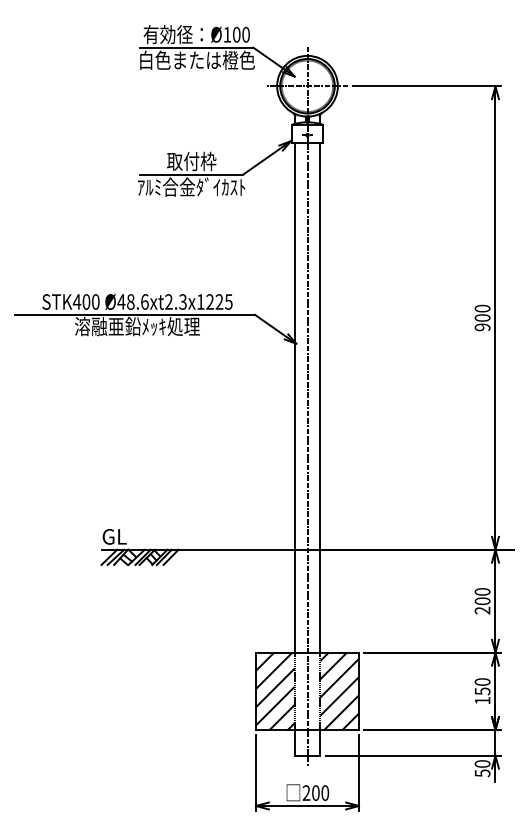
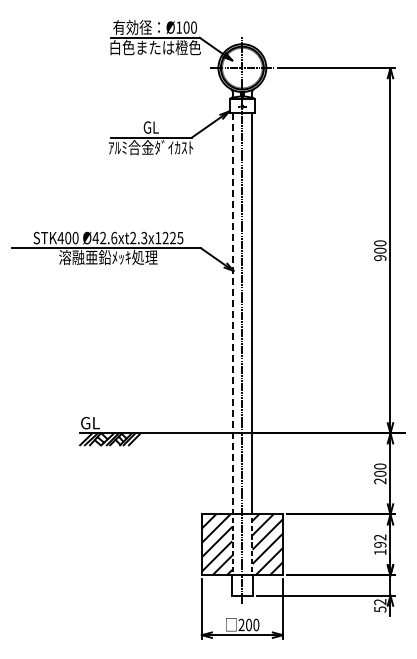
text: (190, 160) -> (150, 126), 取付枠 -> GL
text: (131, 302) -> (103, 238), Ø48.6xt2.3x1225 -> Ø42.6xt2.3x1225
line: (294, 397) -> (232, 313), solid -> dashed
text: (482, 685) -> (380, 540), 150 -> 192
text: (482, 764) -> (380, 602), 50 -> 52

